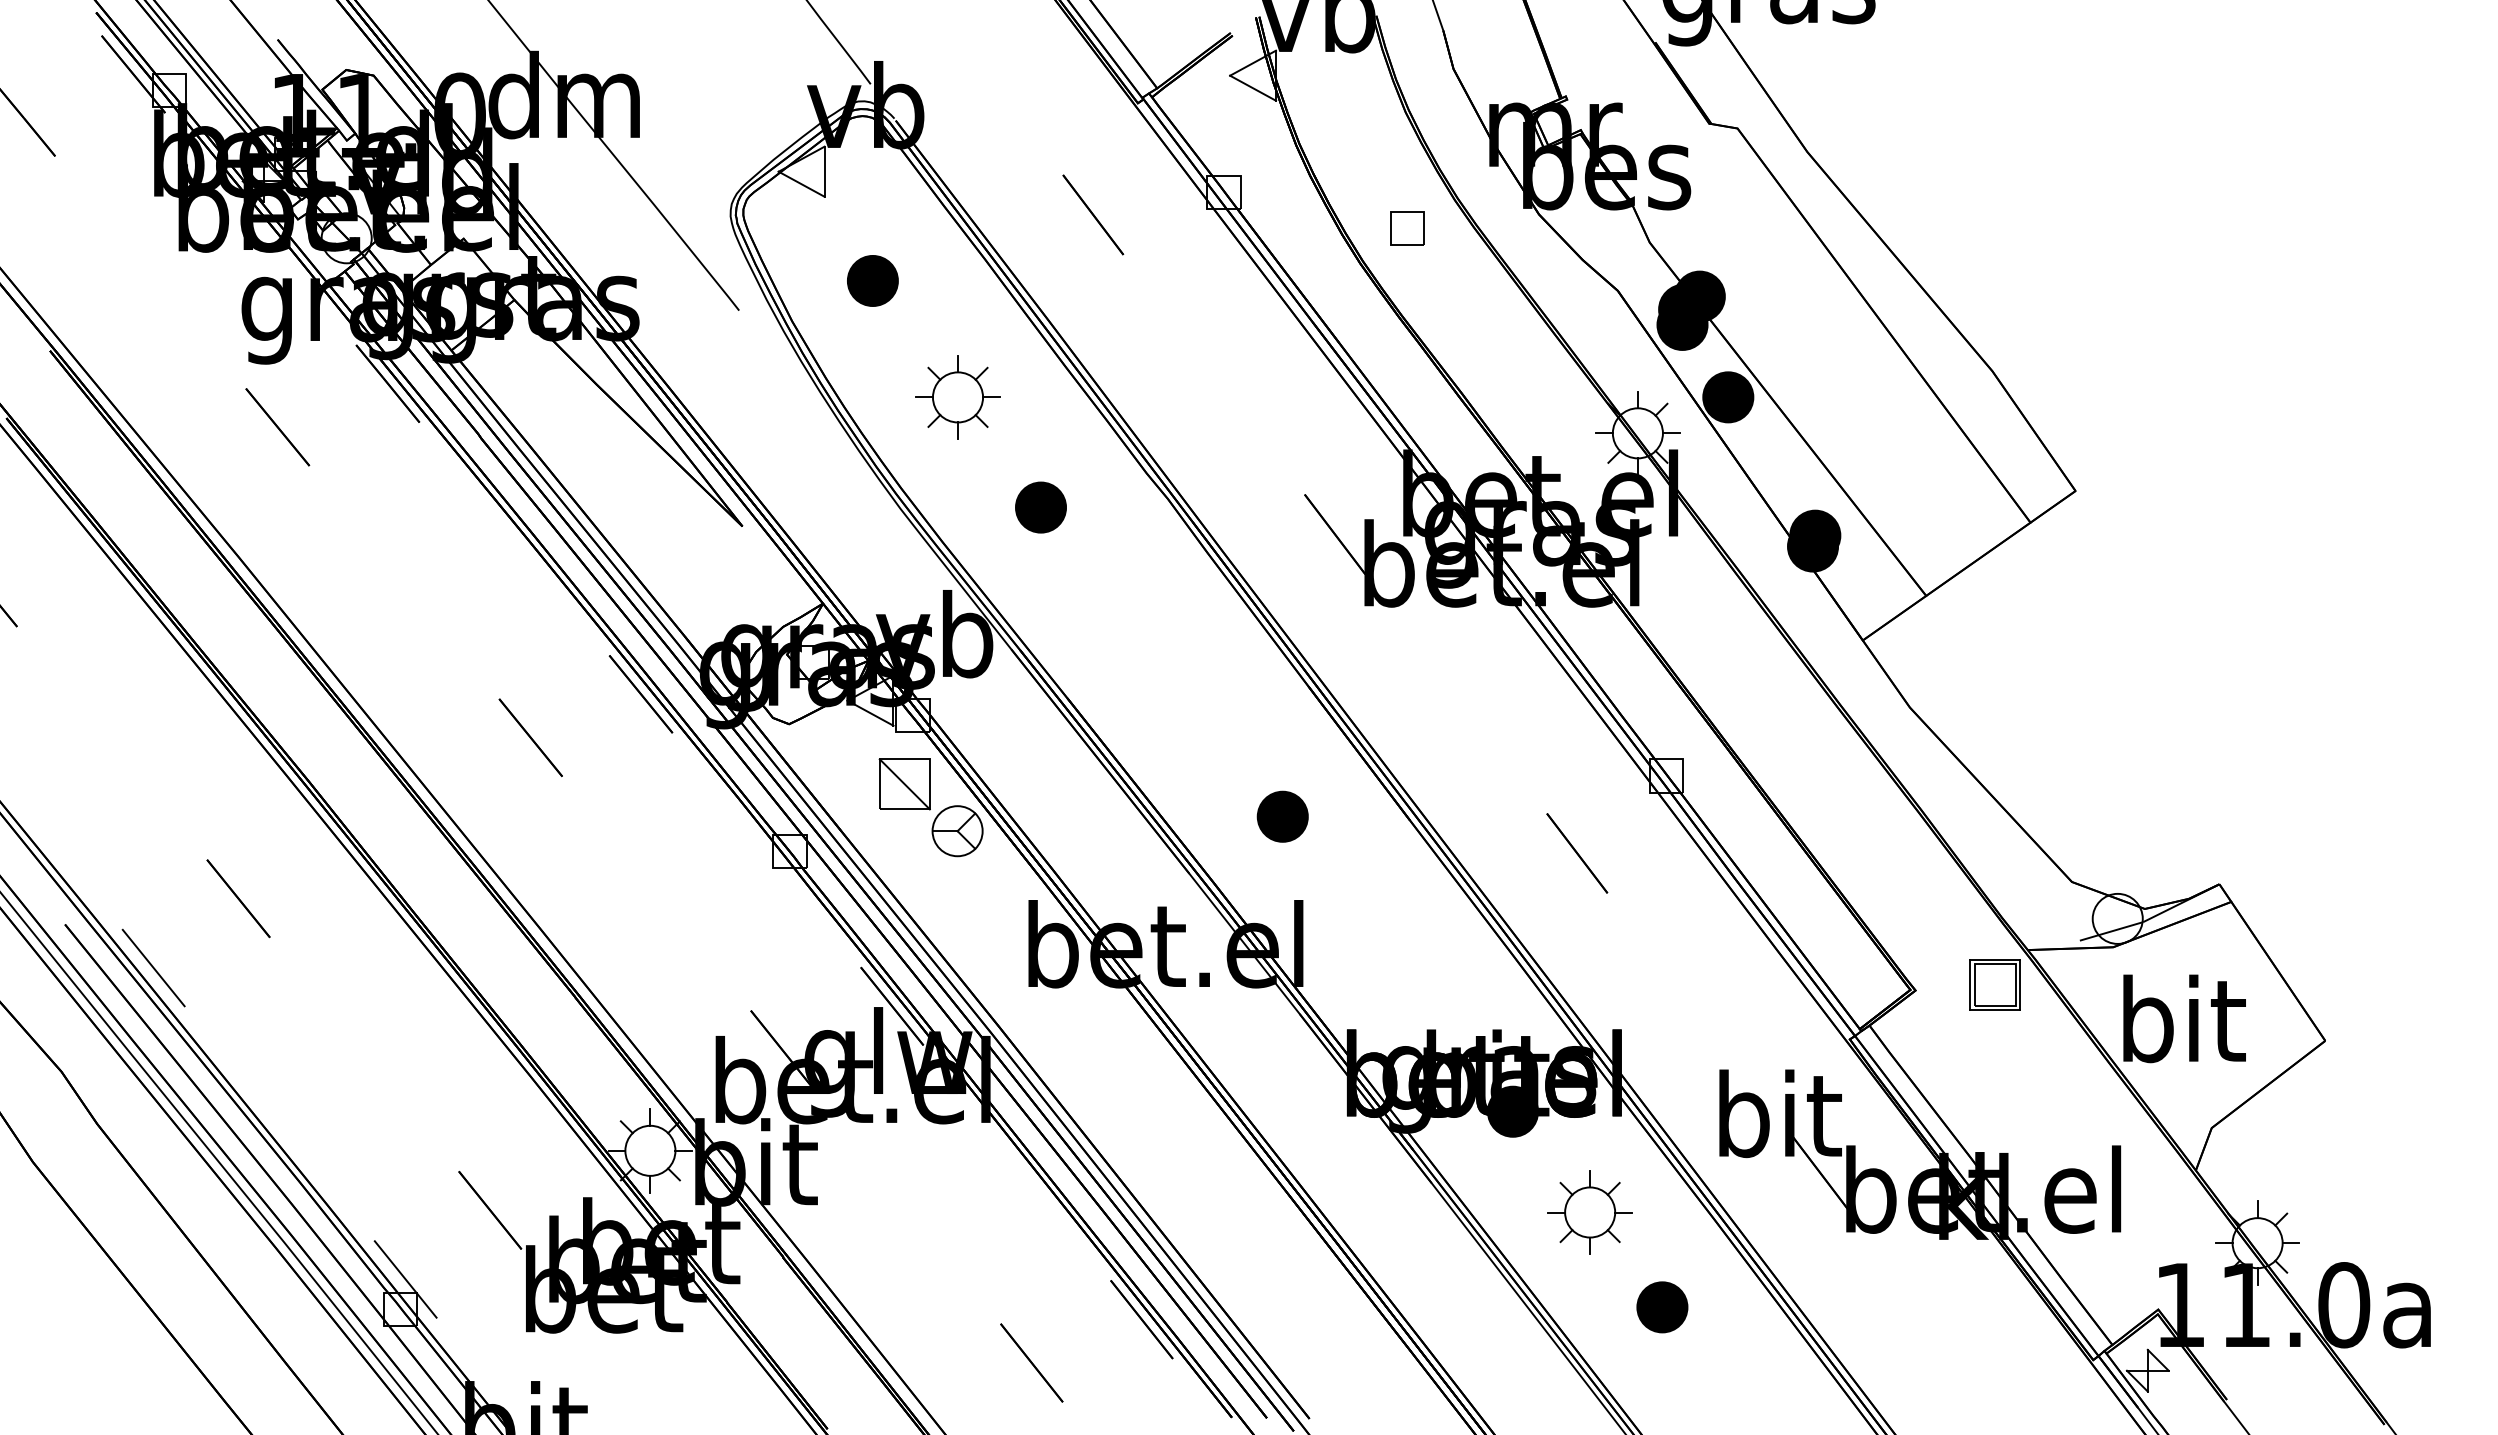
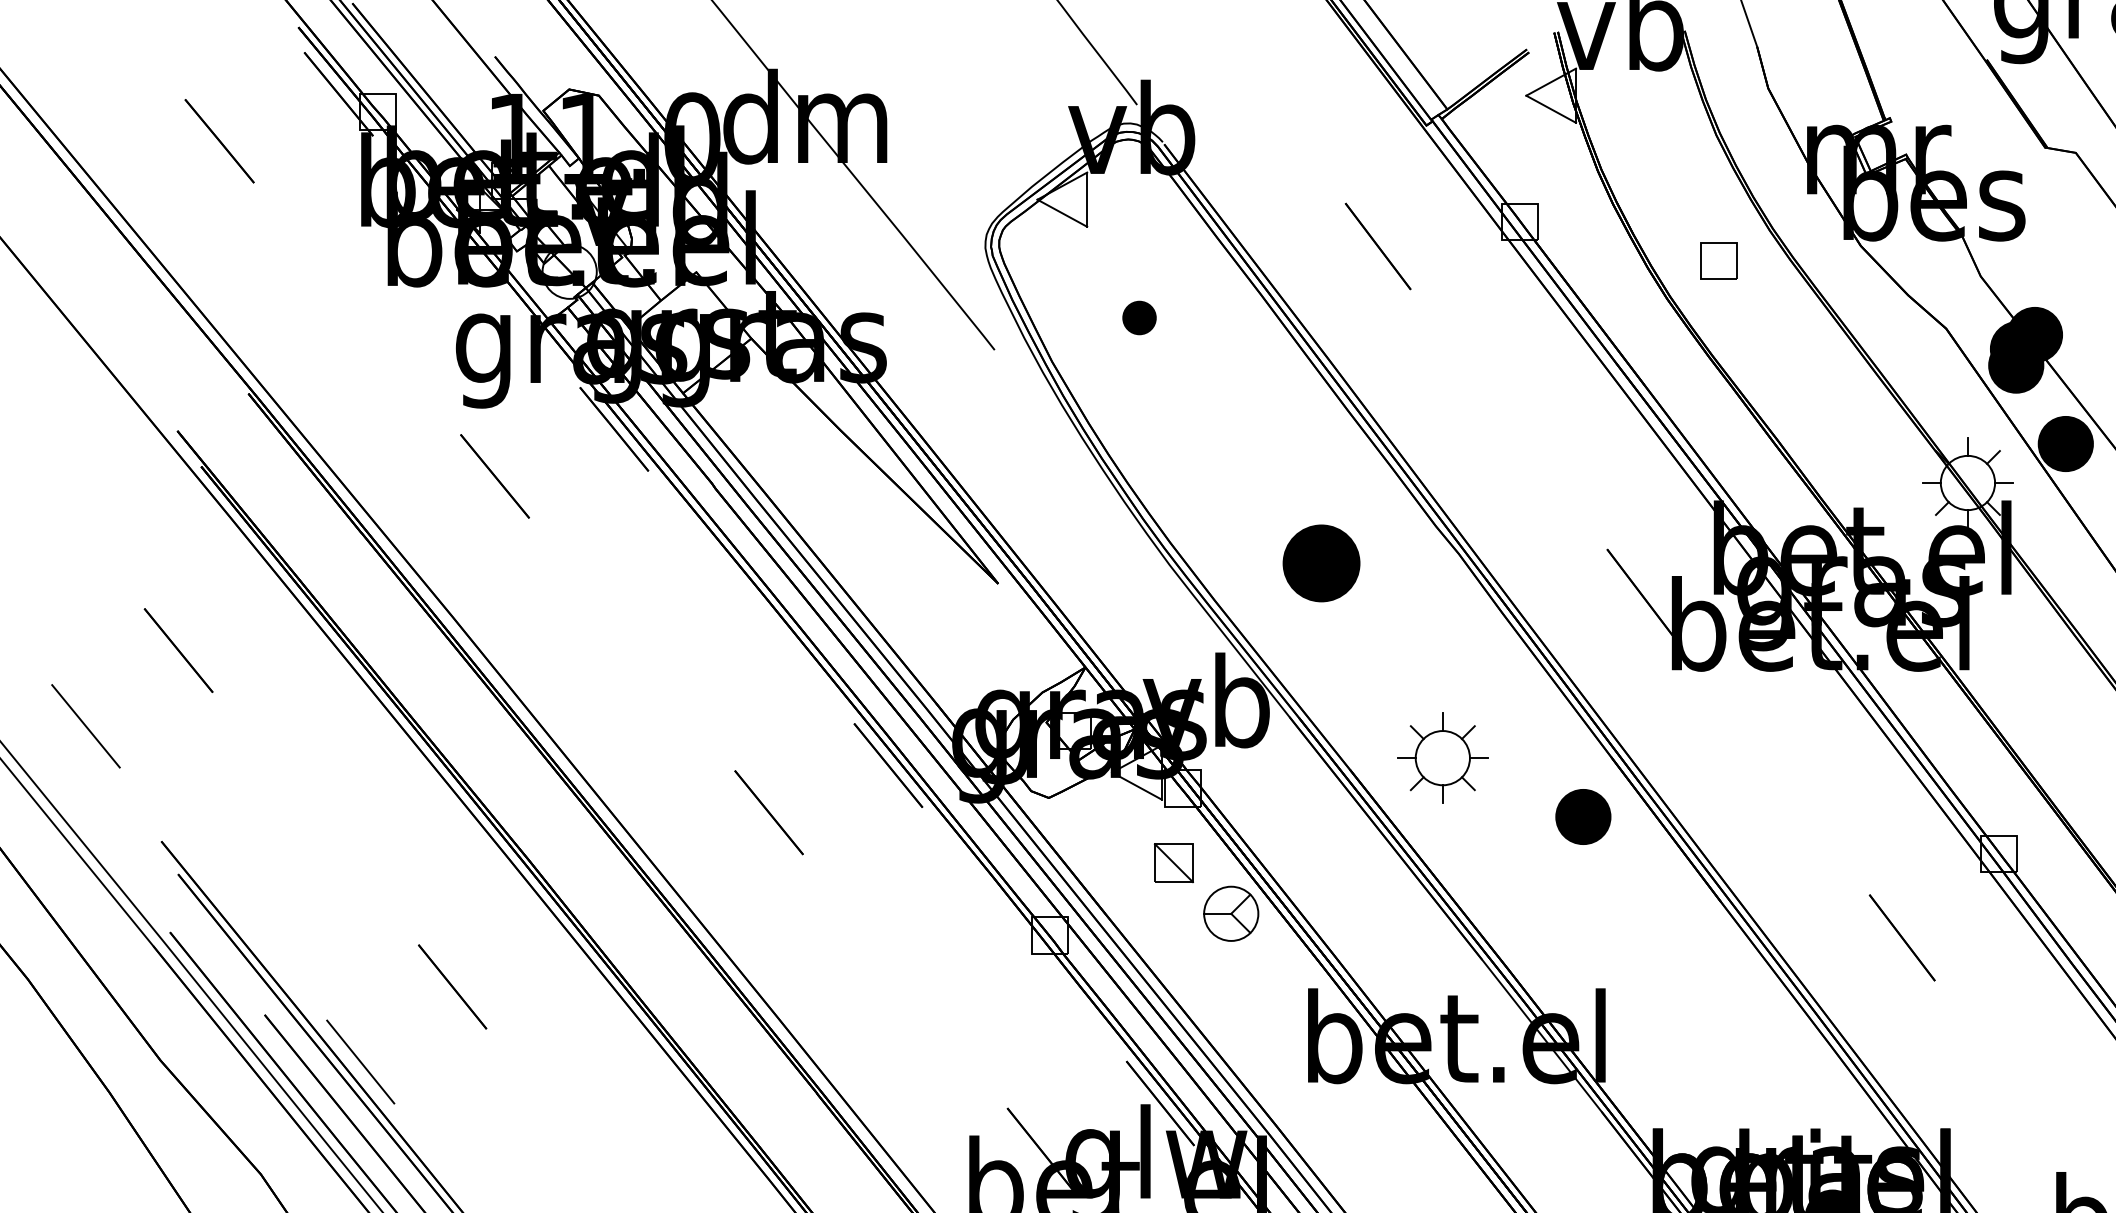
part: (872, 280) -> (1139, 317), size x0.6
part: (957, 397) -> (1442, 758), moved
part: (1040, 507) -> (1321, 563), size x1.4
part: (904, 784) -> (1173, 863), size x0.7
part: (1282, 816) -> (1583, 816), moved

